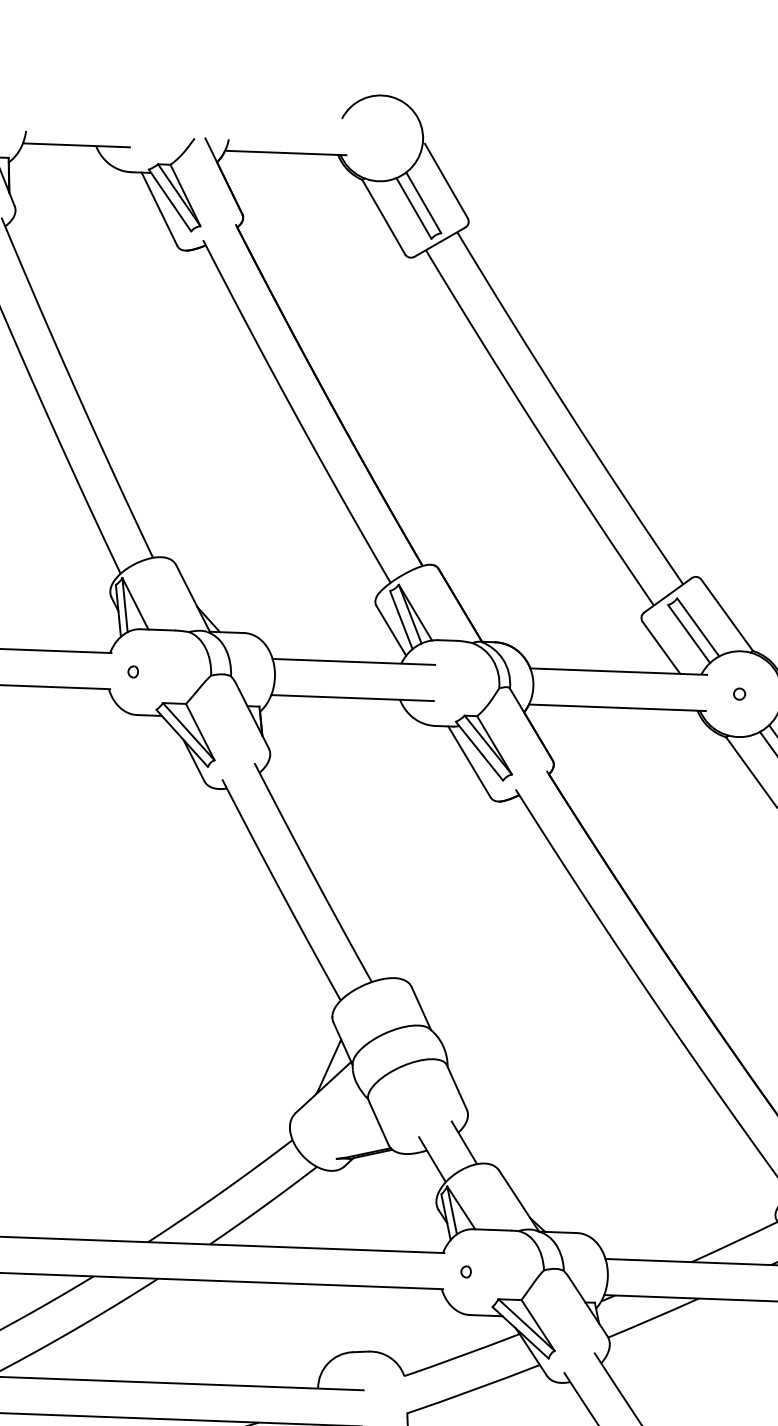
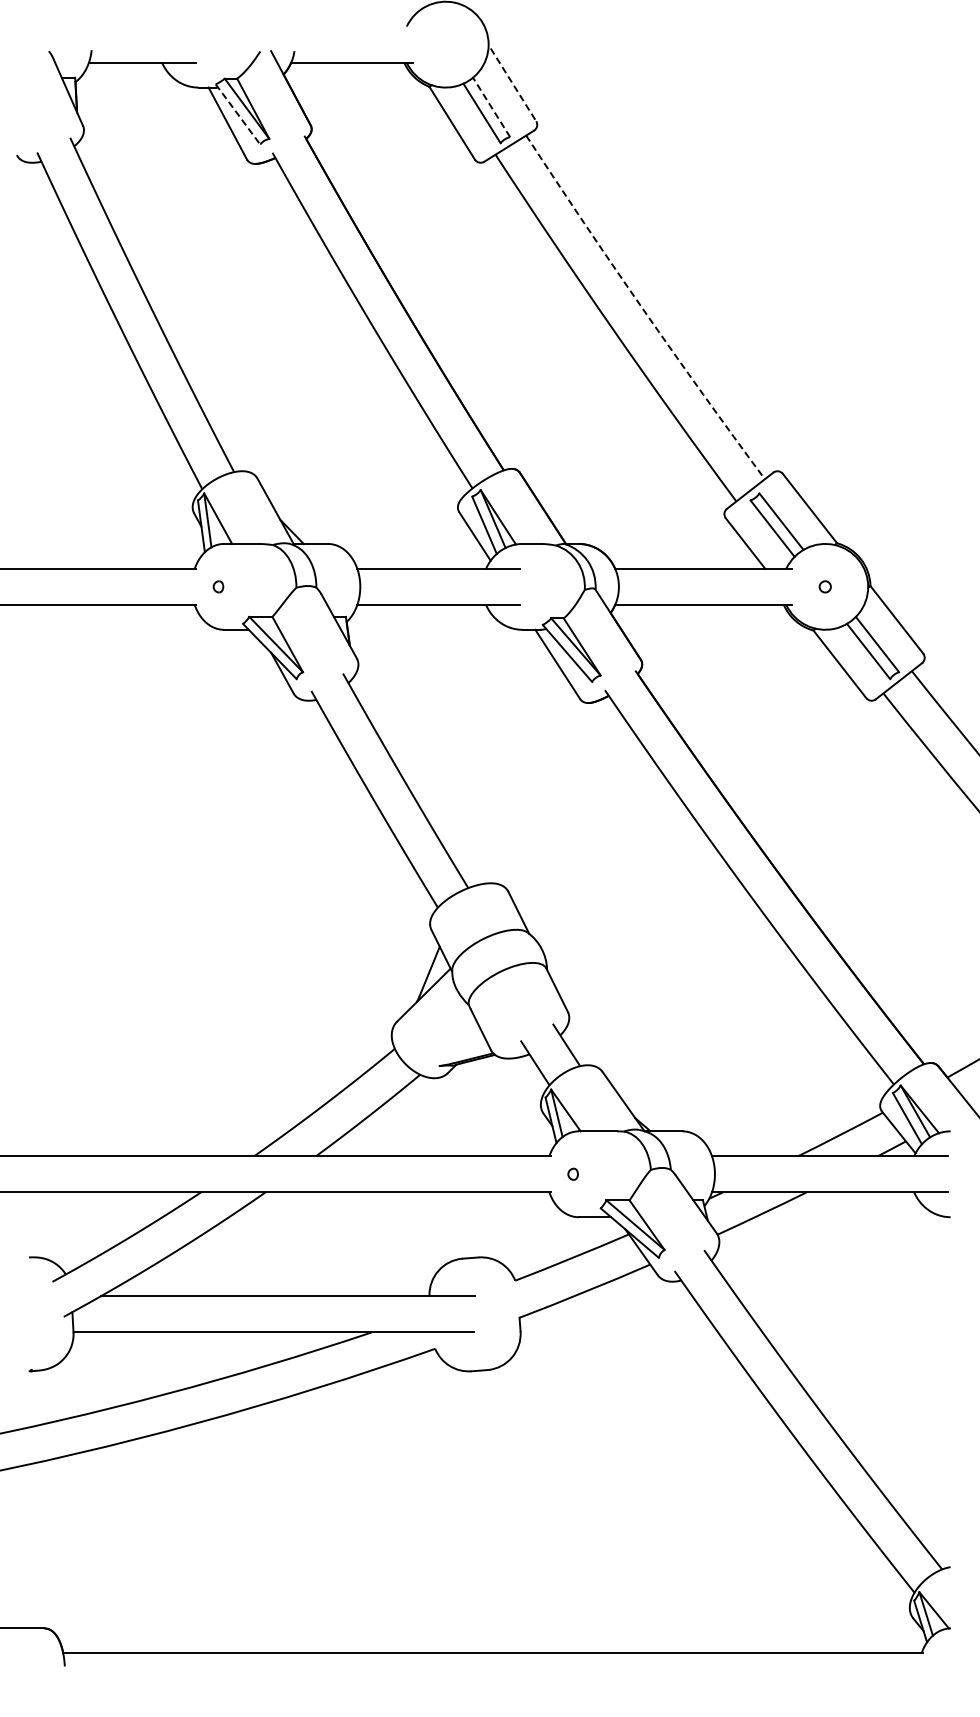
line: (446, 180) -> (513, 84), solid -> dashed
line: (170, 200) -> (238, 114), solid -> dashed
line: (423, 202) -> (491, 107), solid -> dashed
arc: (568, 410) -> (643, 309), solid -> dashed

